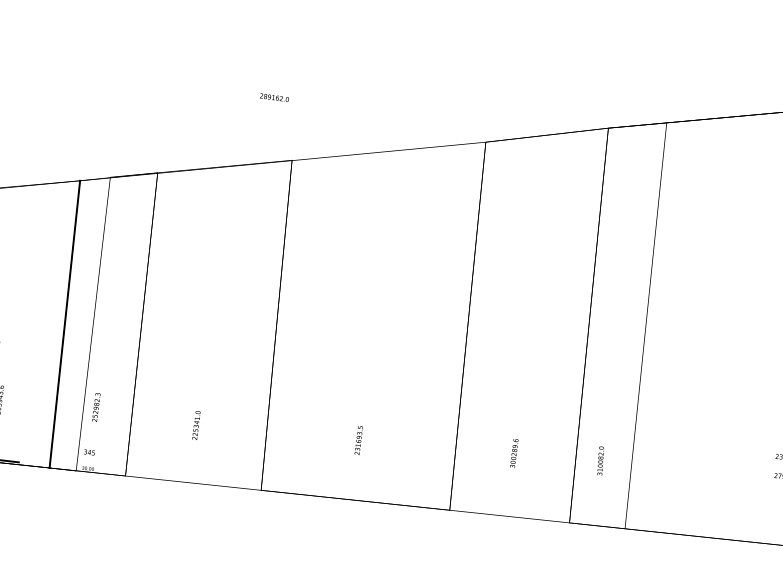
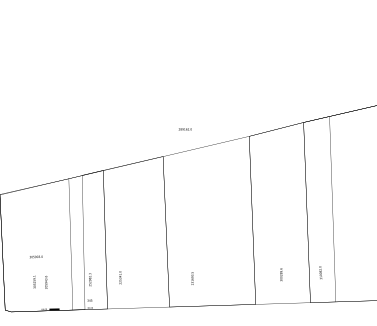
text: (272, 97) -> (184, 129), moved
line: (64, 324) -> (70, 244), removed
text: (196, 424) -> (120, 277), moved
text: (358, 440) -> (192, 278), moved

